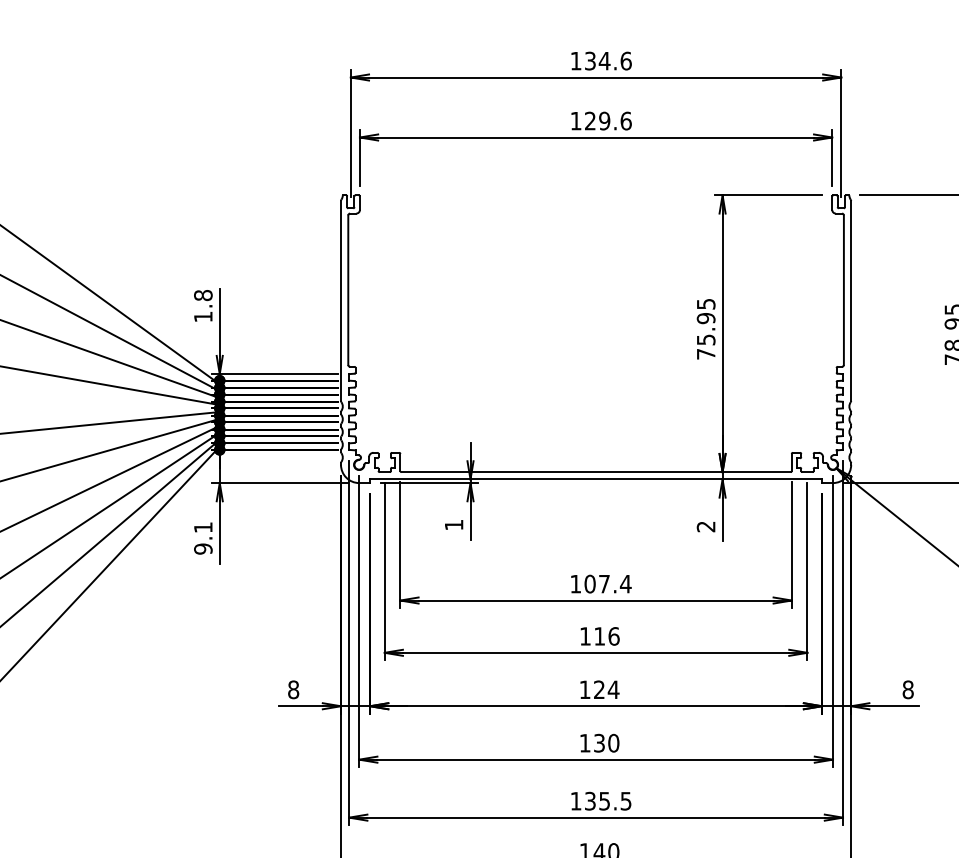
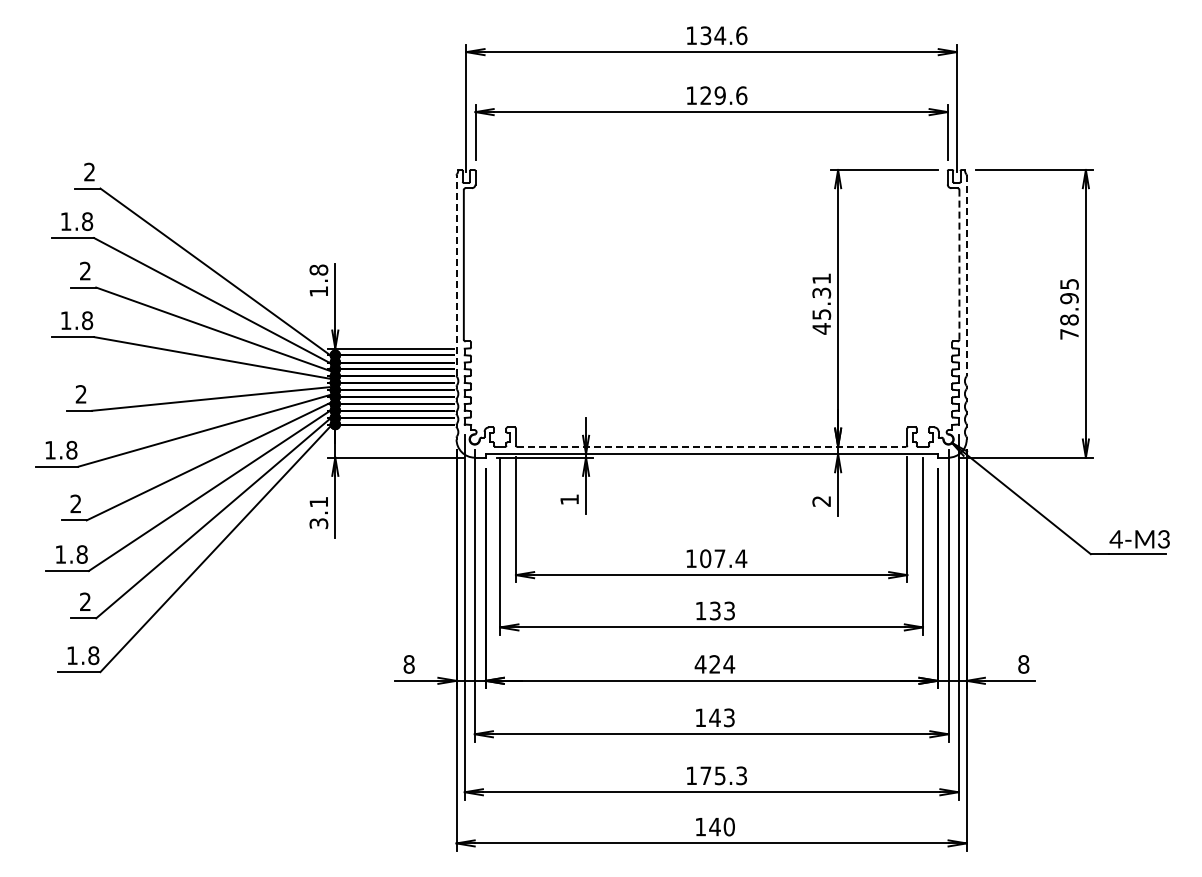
line: (843, 289) -> (959, 264), solid -> dashed
line: (340, 300) -> (456, 275), solid -> dashed
line: (850, 301) -> (966, 276), solid -> dashed
text: (705, 328) -> (821, 303), 75.95 -> 45.31
line: (595, 471) -> (711, 446), solid -> dashed
text: (202, 548) -> (318, 523), 9.1 -> 3.1
text: (606, 635) -> (722, 610), 116 -> 133
text: (584, 689) -> (700, 664), 124 -> 424
text: (605, 742) -> (721, 717), 130 -> 143
text: (607, 800) -> (723, 775), 135.5 -> 175.3

